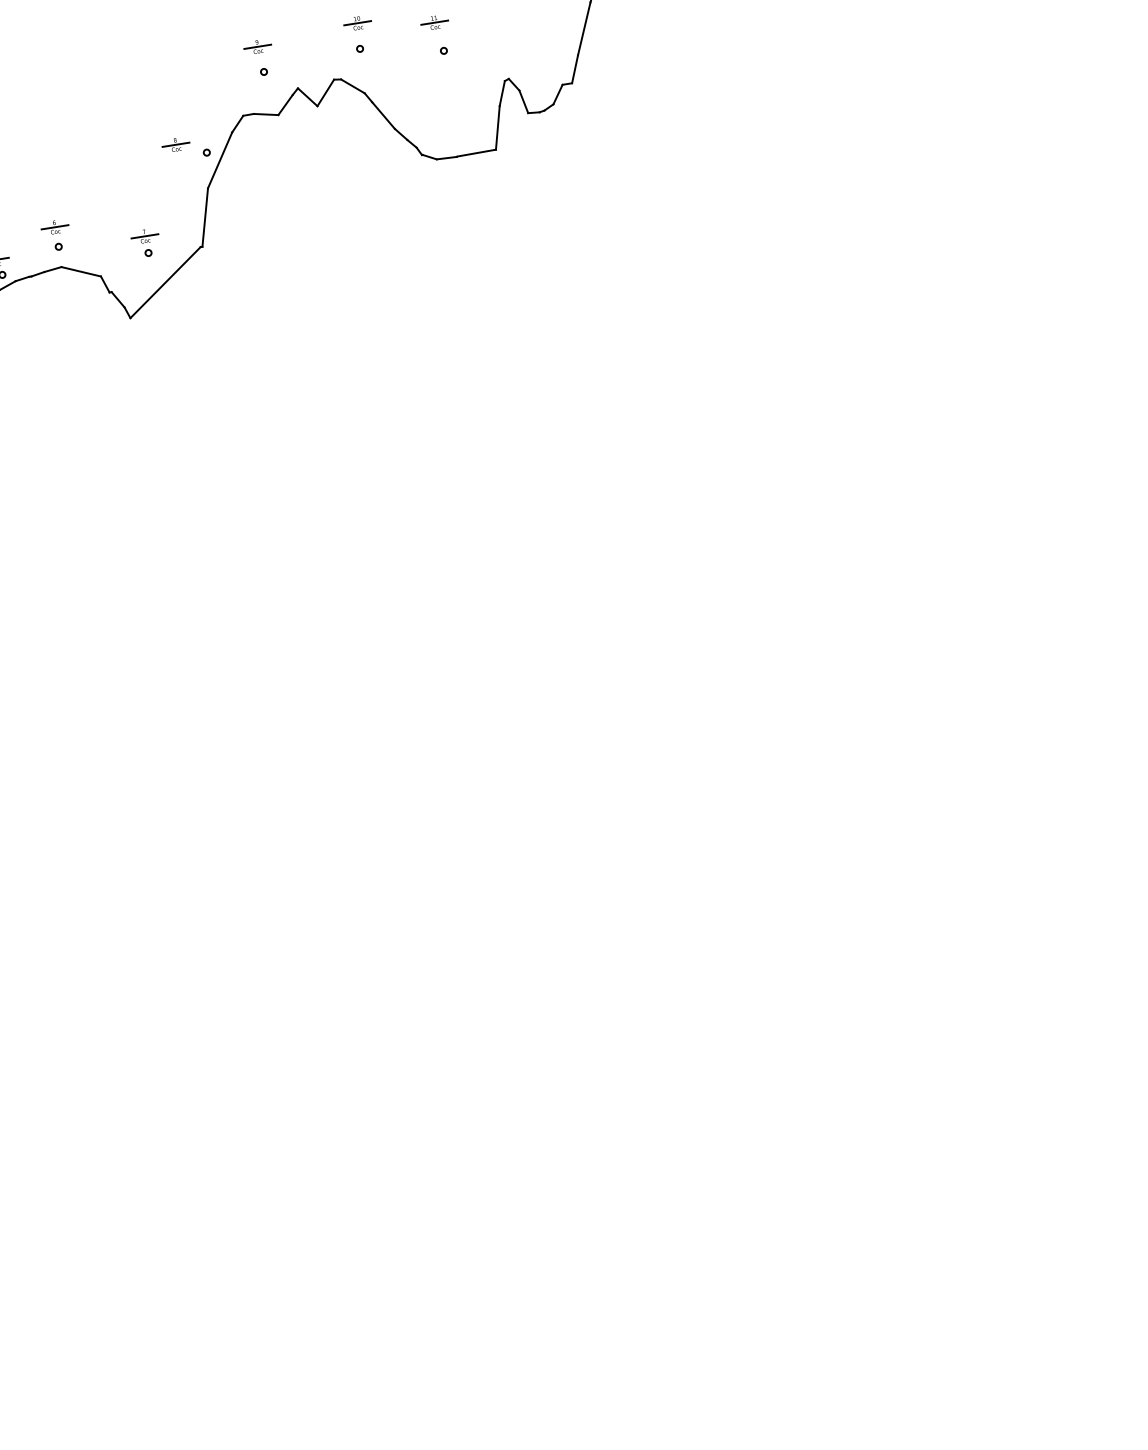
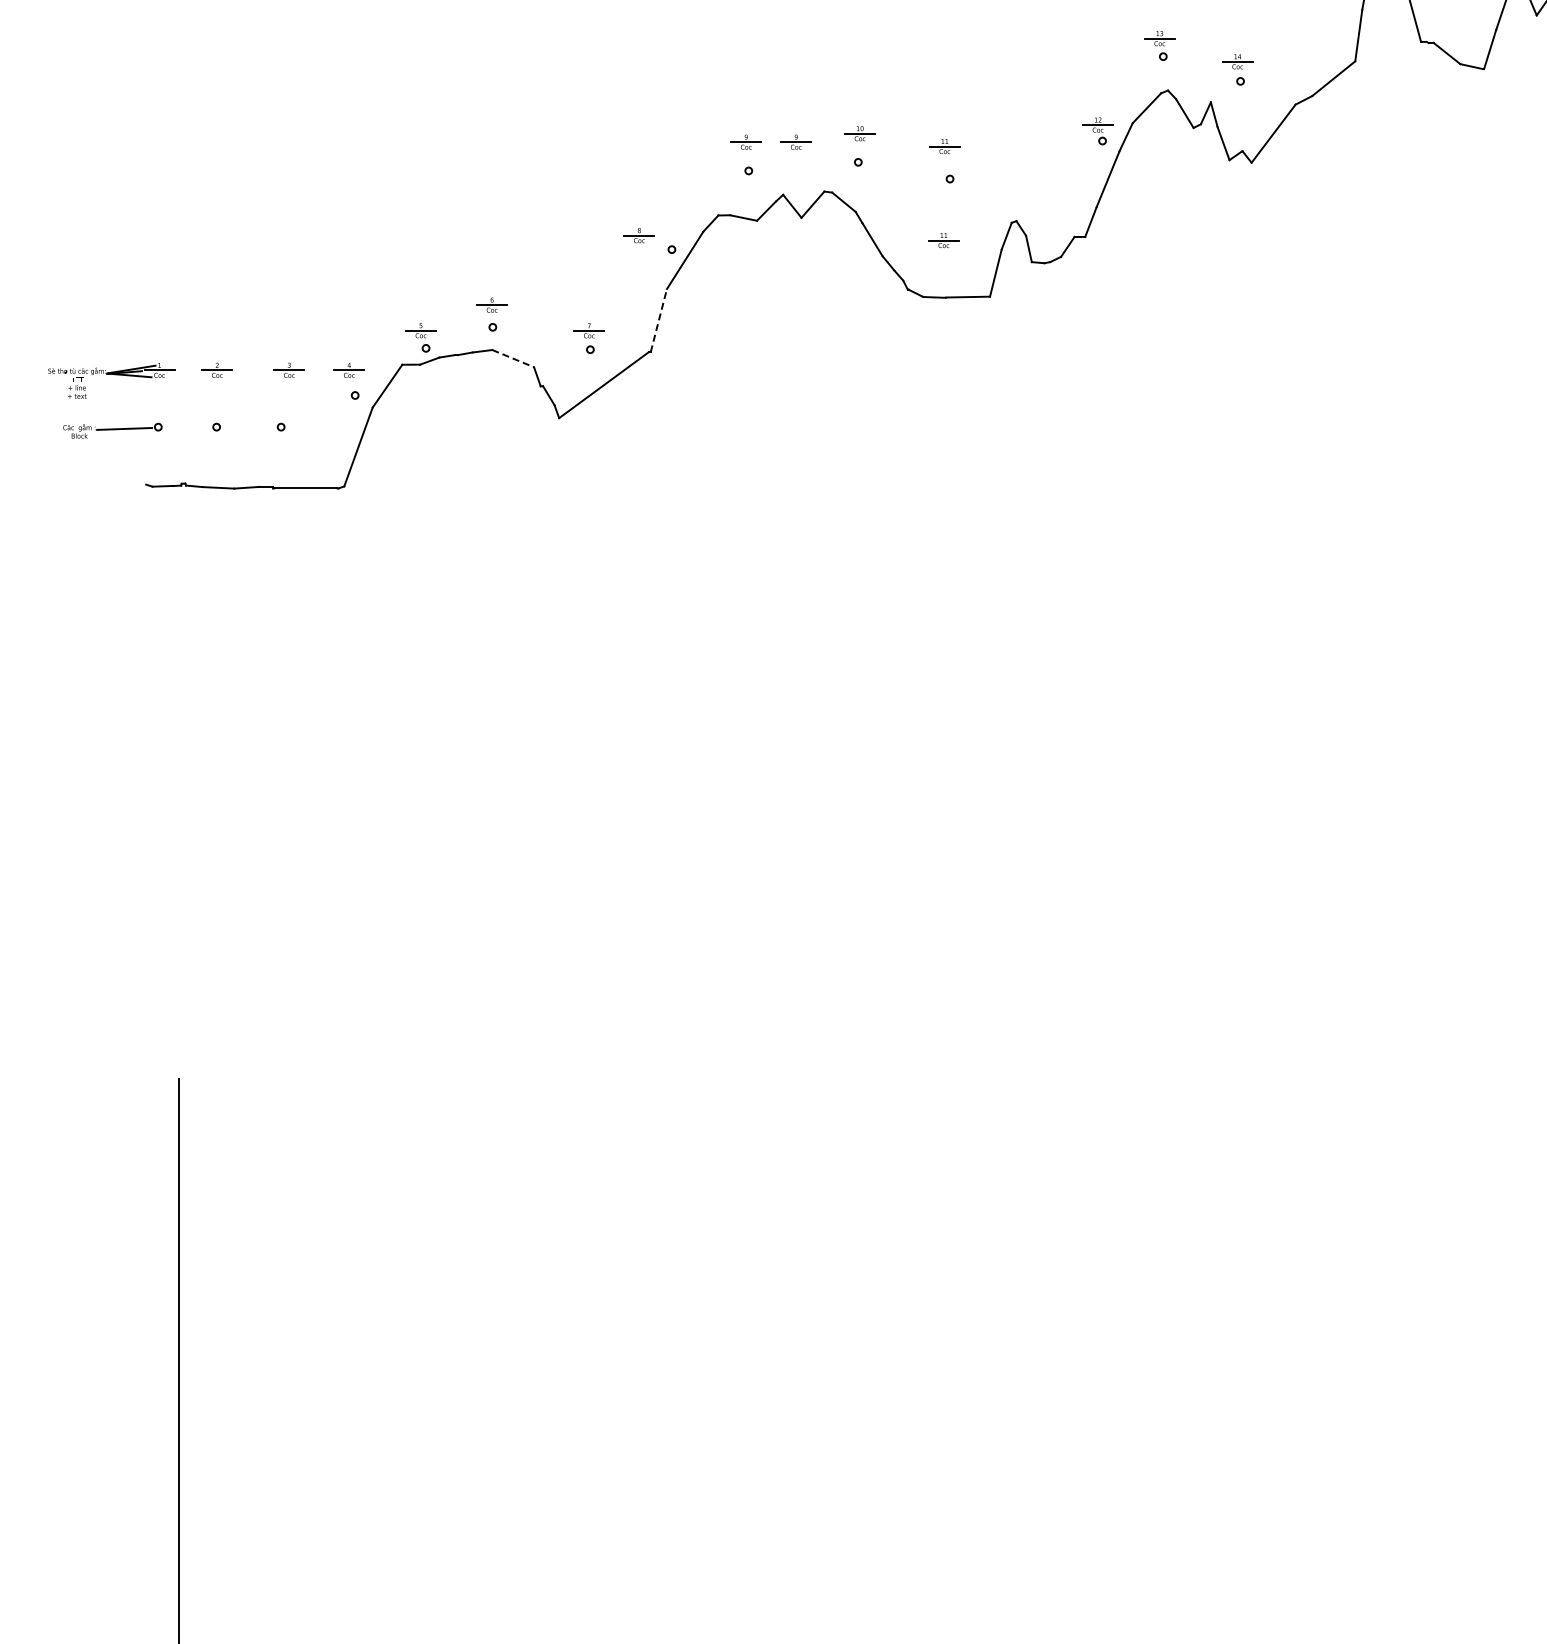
part: (301, 39) -> (795, 141), added
part: (446, 106) -> (943, 240), added
line: (204, 217) -> (658, 320), solid -> dashed
line: (81, 271) -> (513, 358), solid -> dashed

